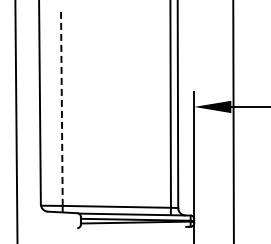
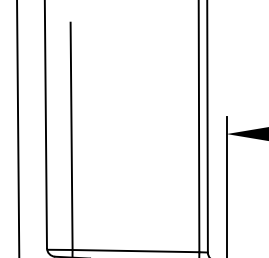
line: (61, 108) -> (71, 135), dashed -> solid

